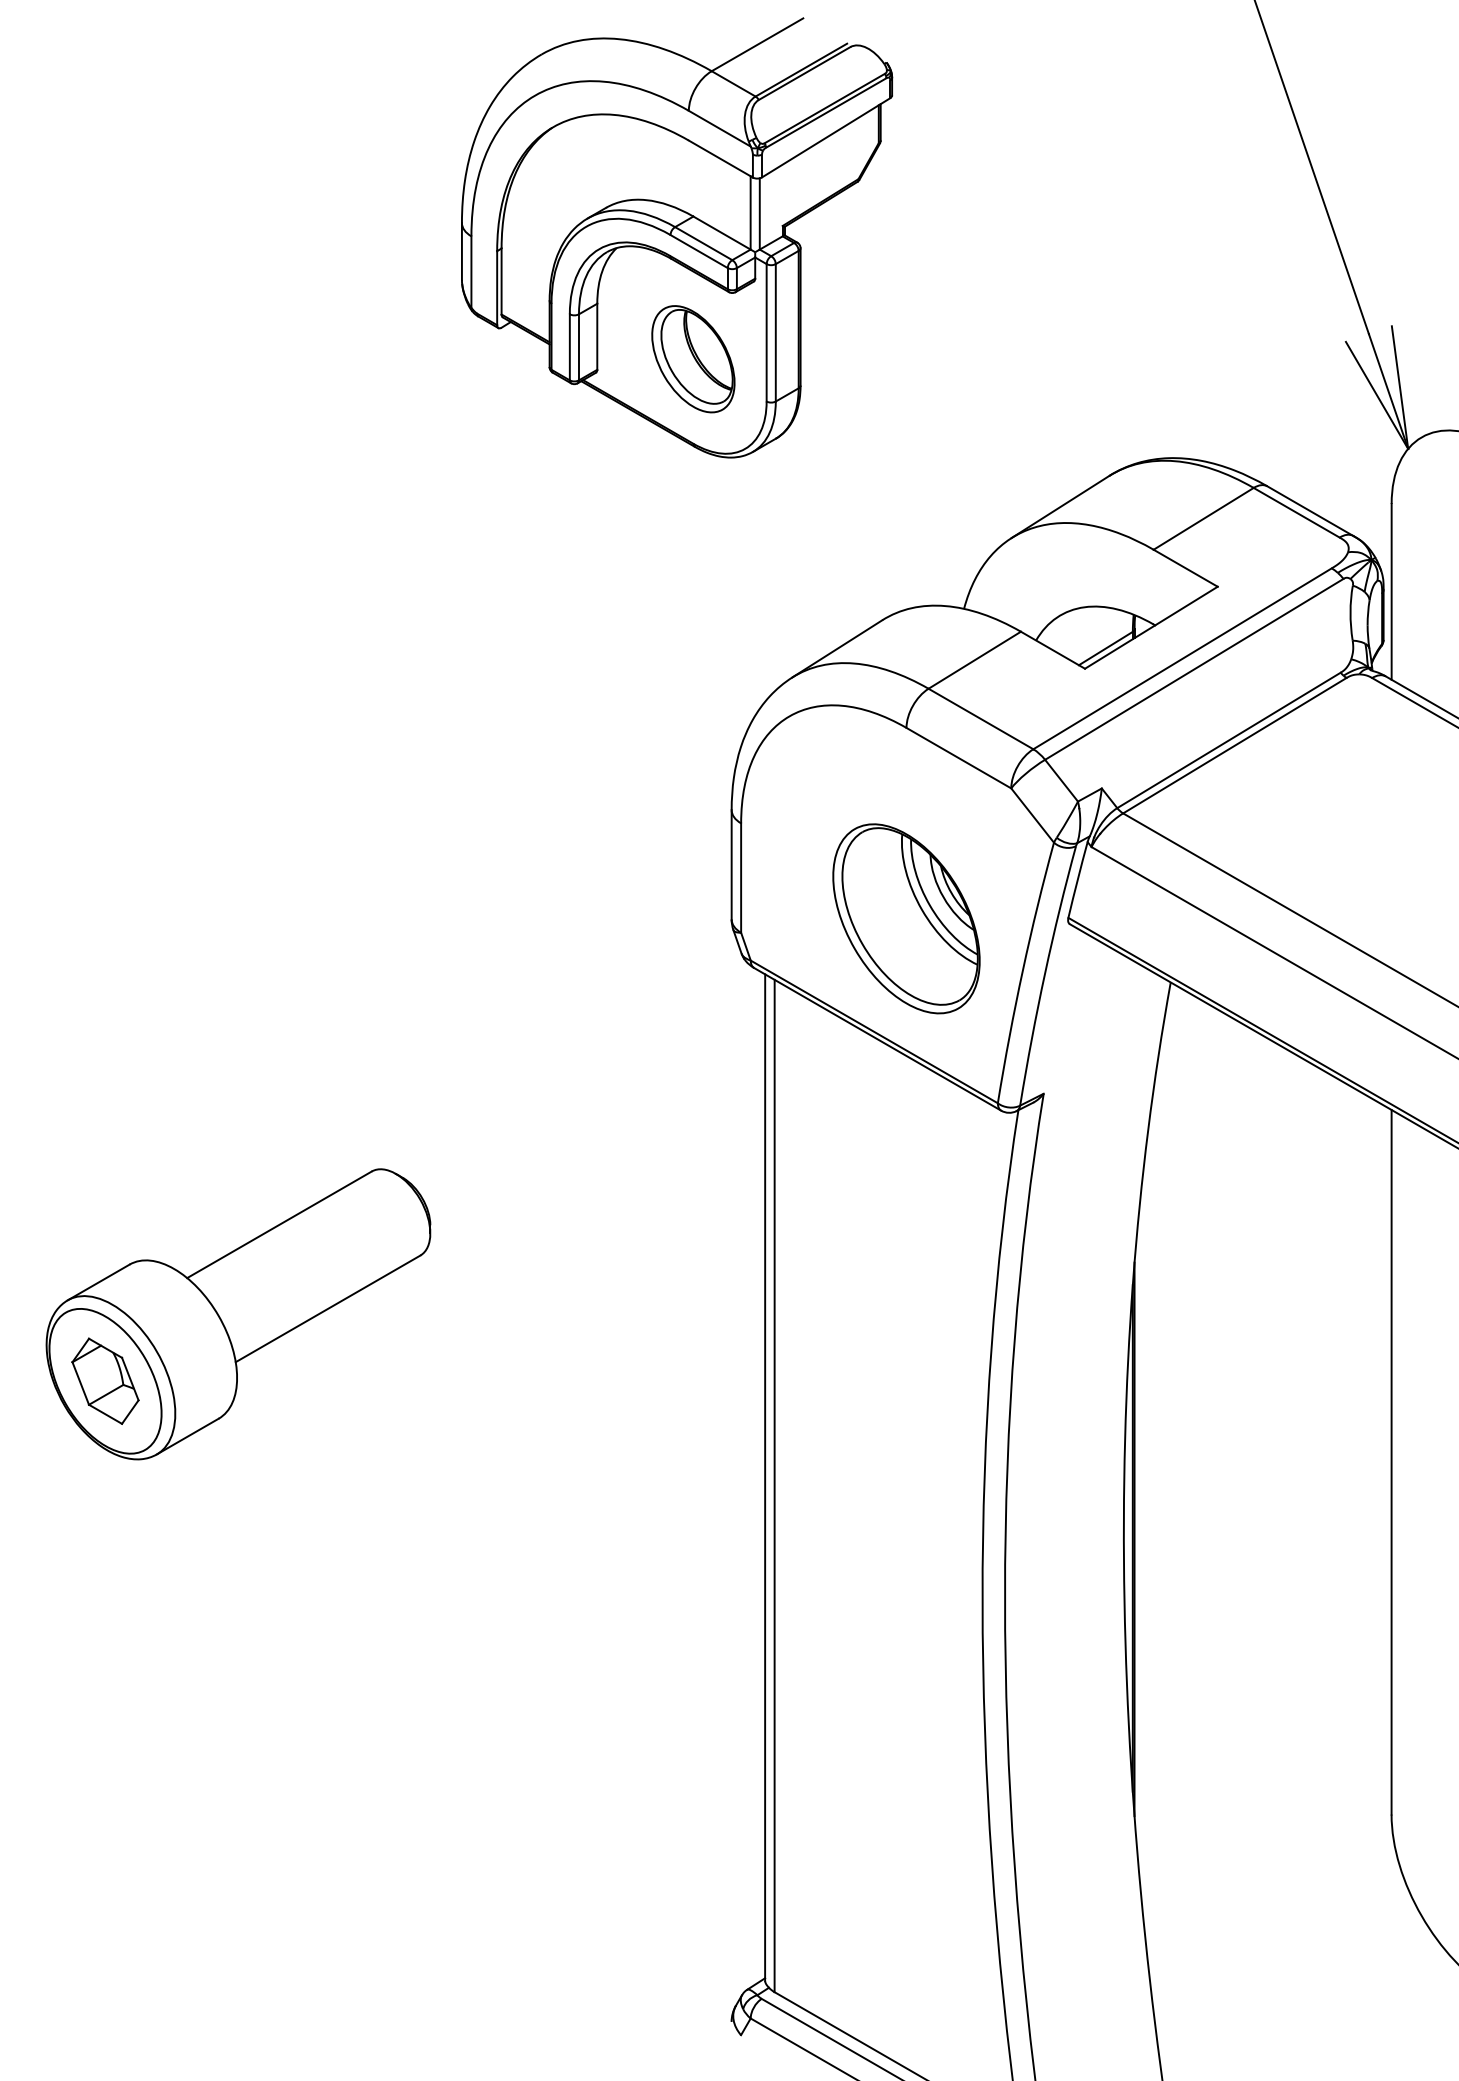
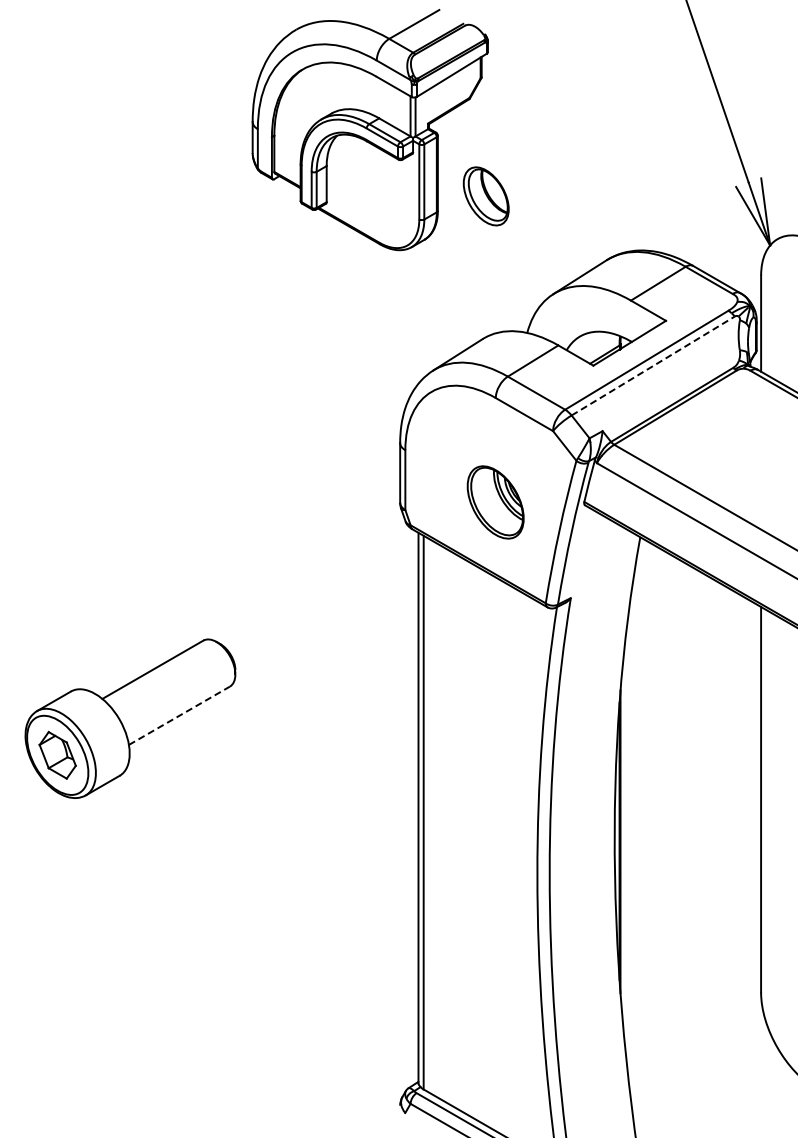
part: (692, 359) -> (485, 196), moved
line: (1194, 668) -> (653, 365), solid -> dashed
part: (905, 918) -> (495, 502), size x0.7
line: (328, 1308) -> (179, 715), solid -> dashed

